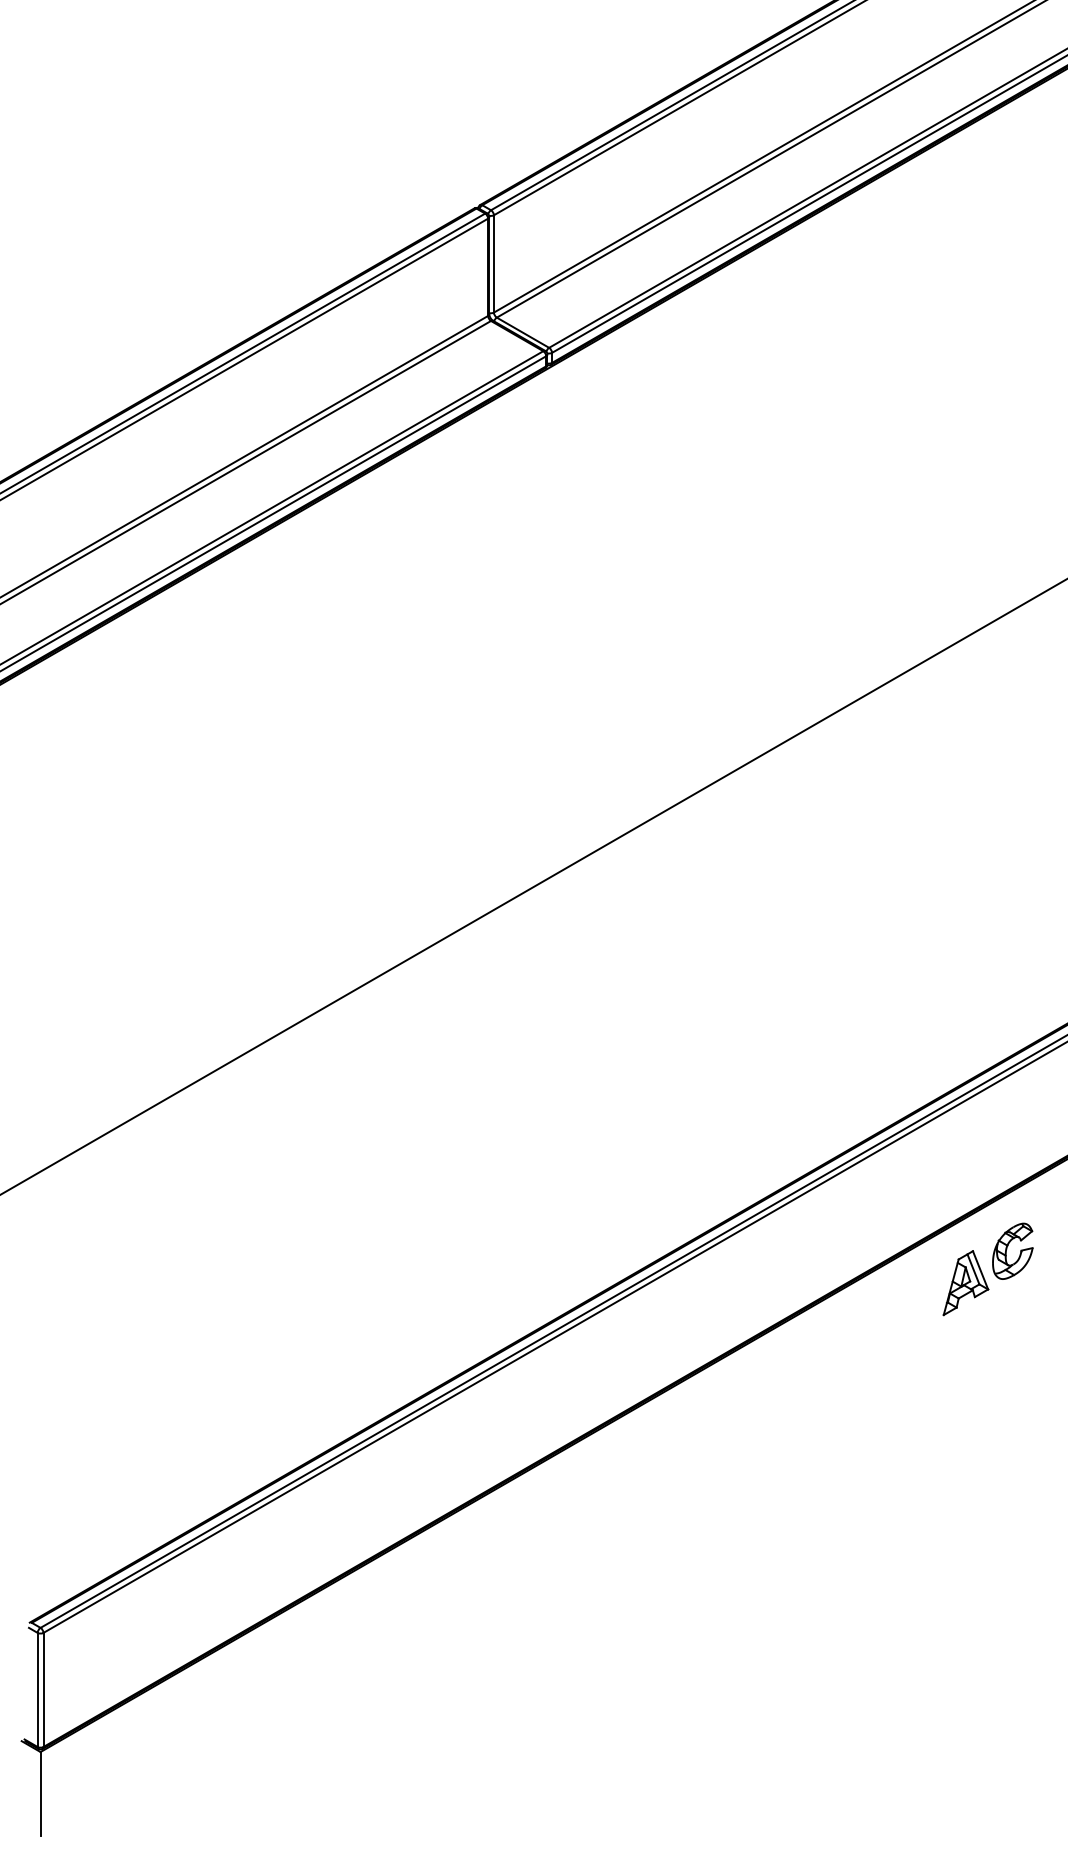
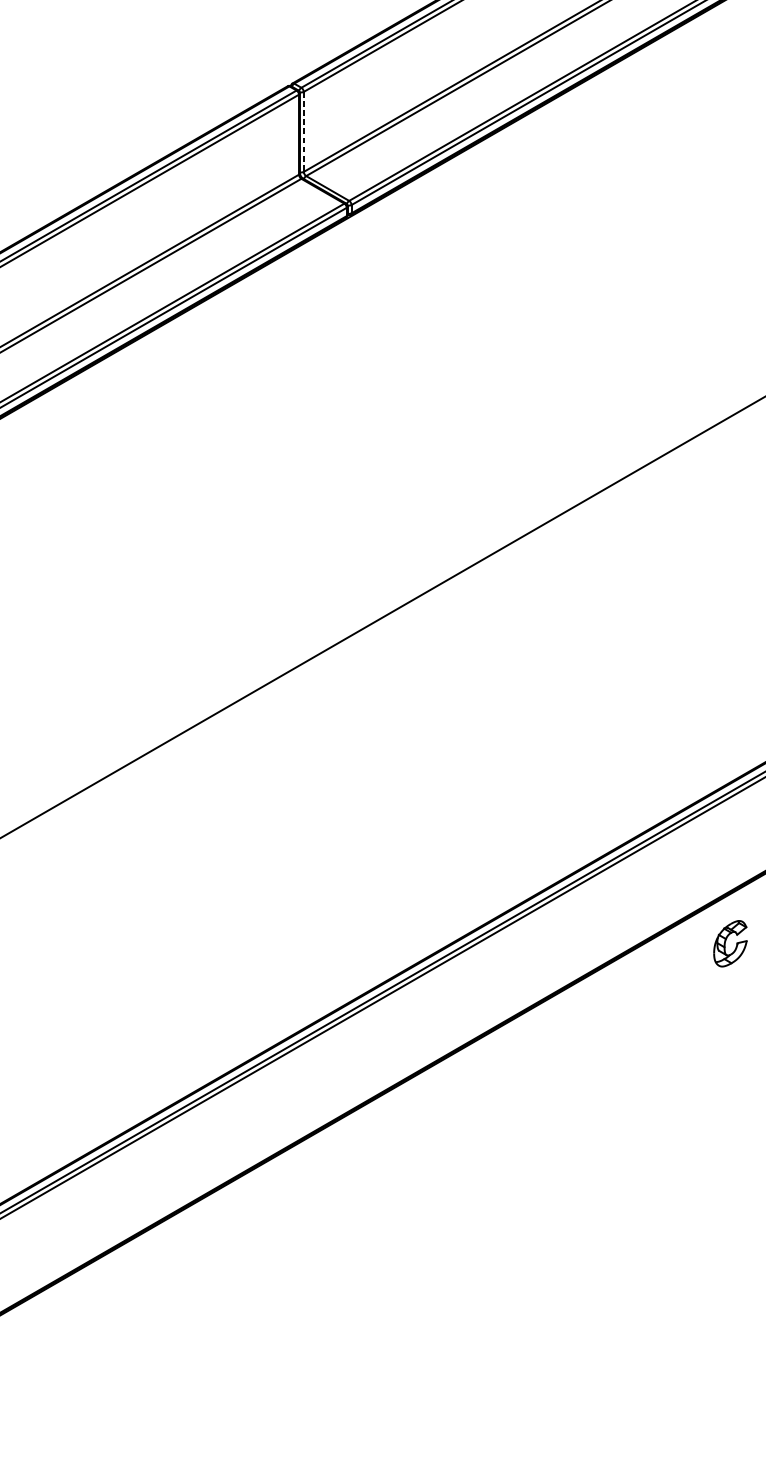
line: (493, 263) -> (303, 131), solid -> dashed
part: (965, 1283) -> (691, 970), removed

